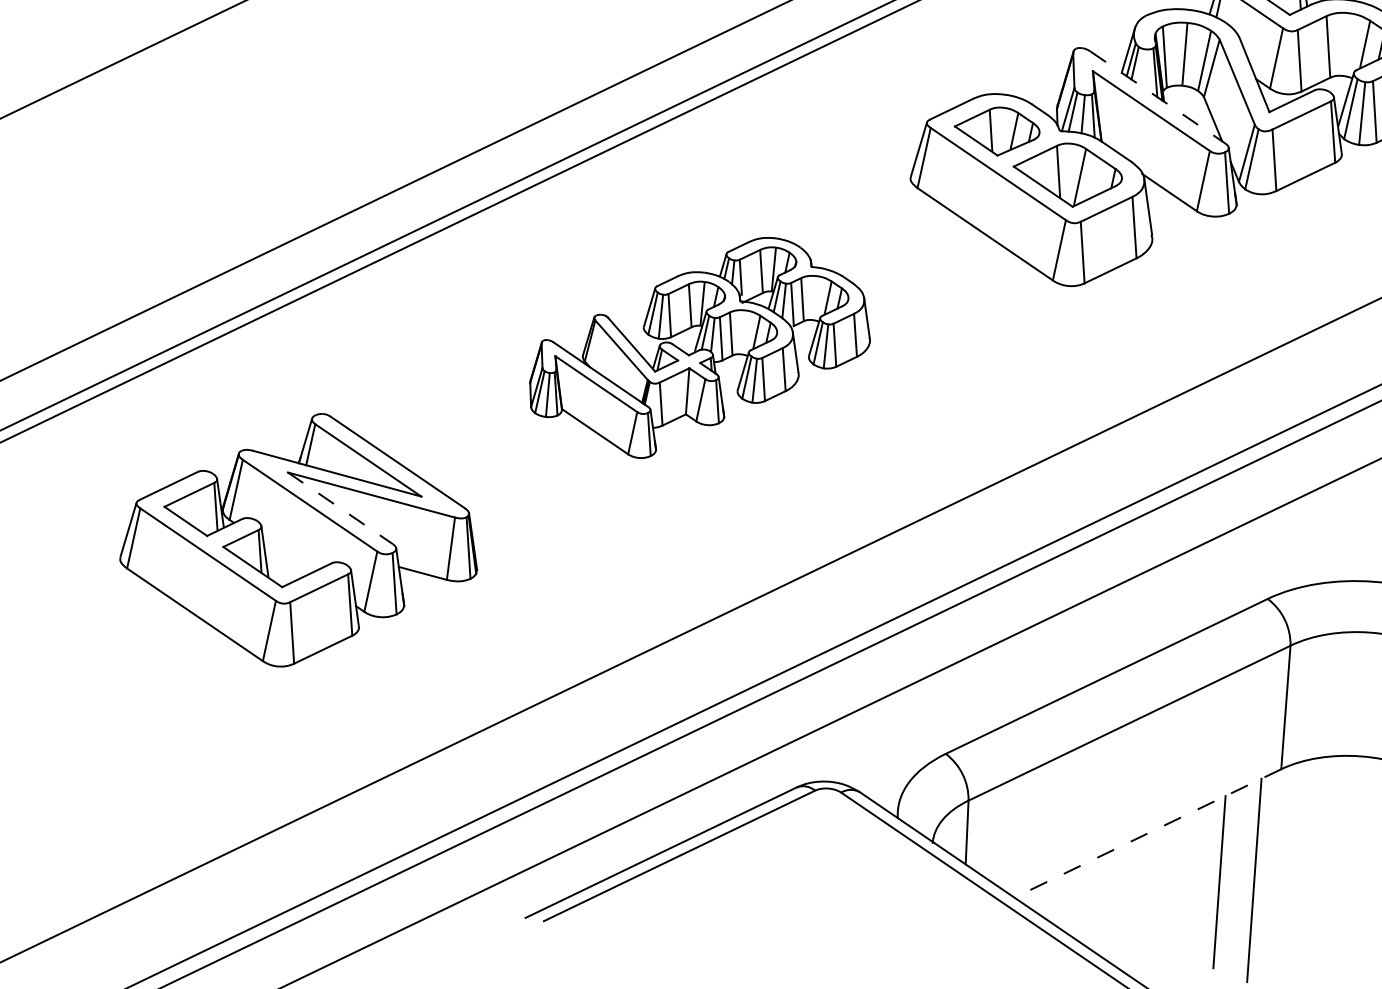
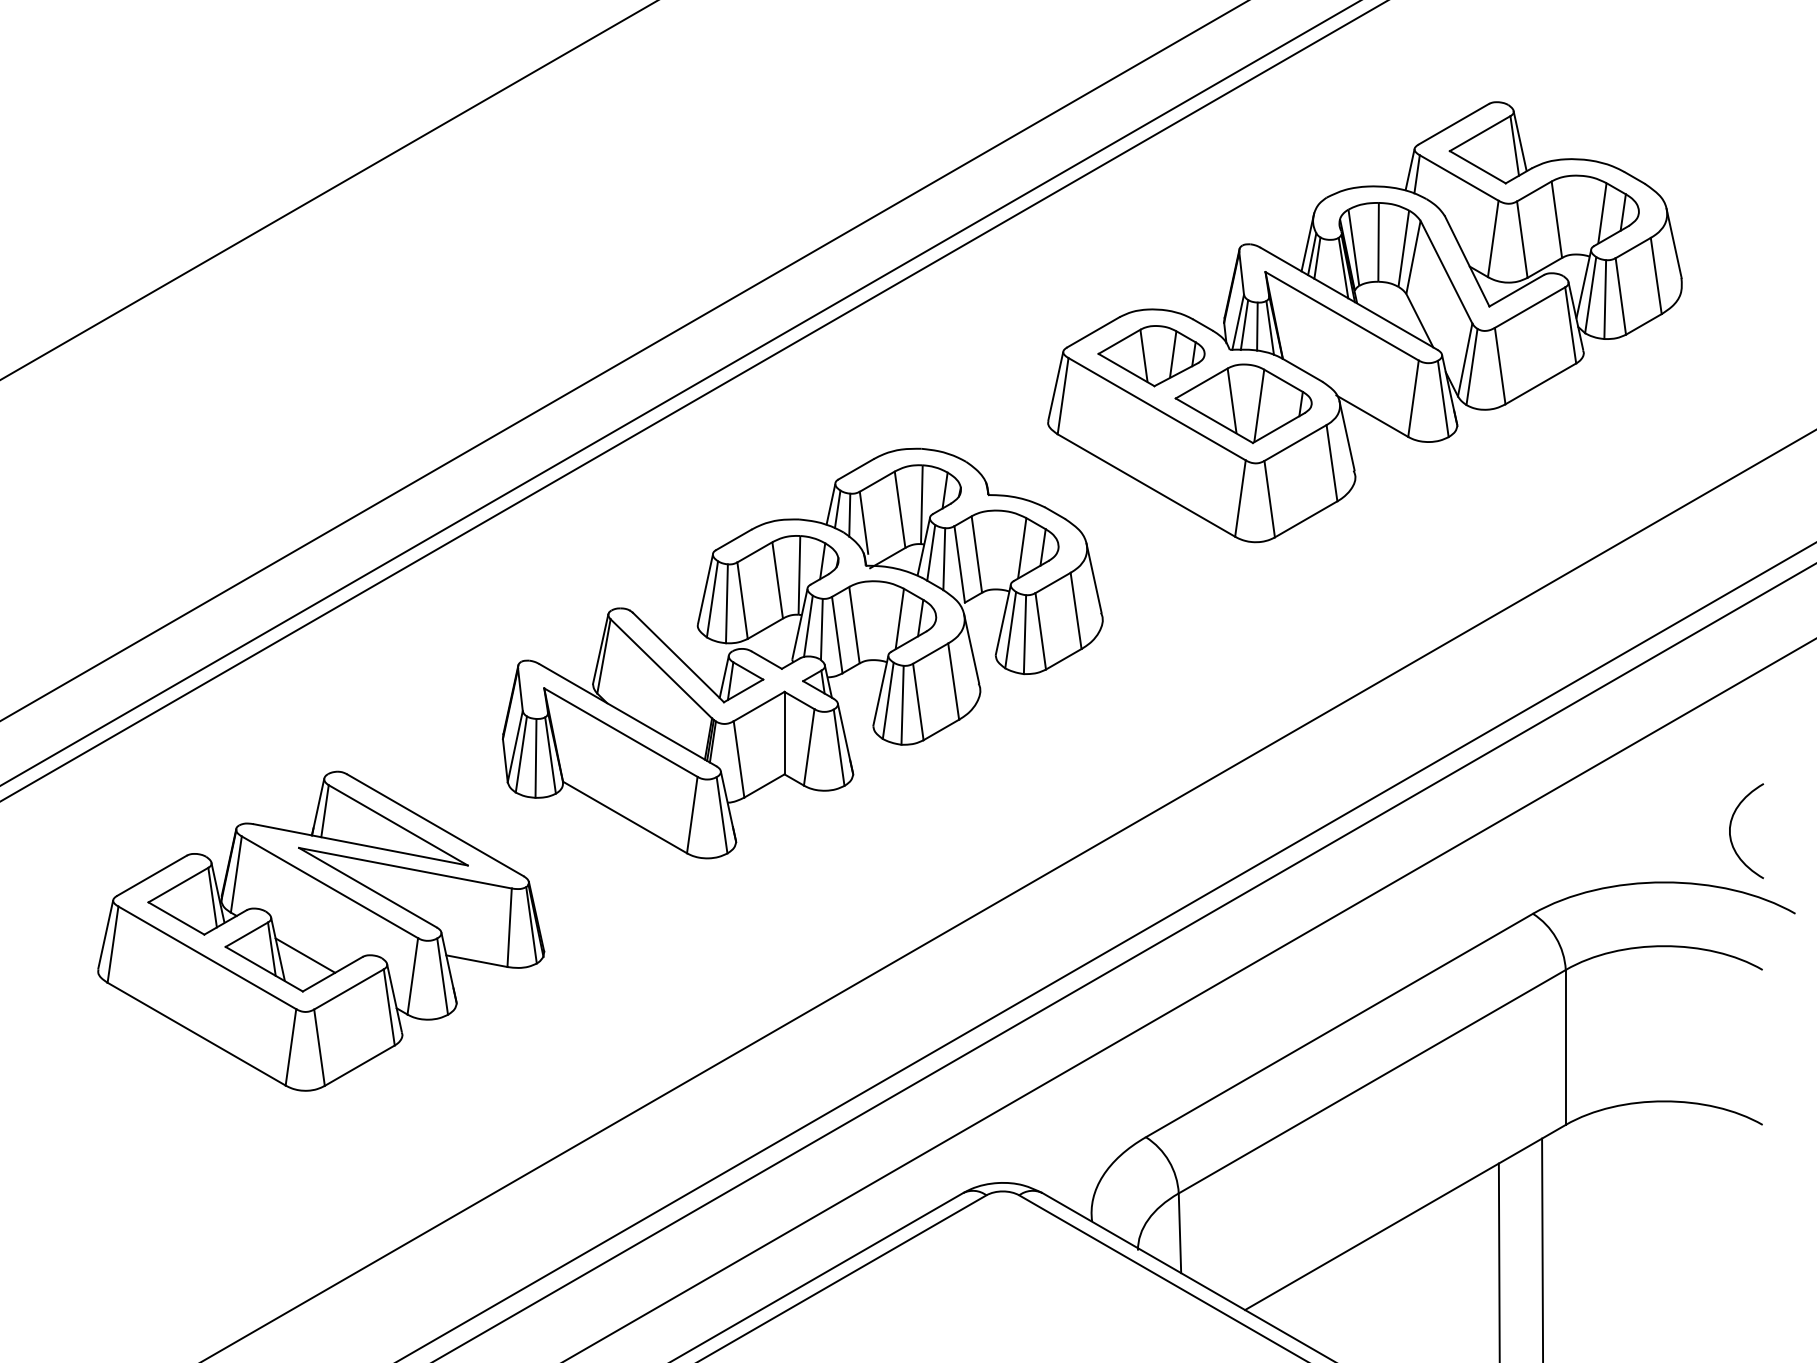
line: (1158, 97) -> (1349, 298), dashed -> solid
part: (700, 347) -> (802, 653), size x1.43
line: (340, 508) -> (368, 887), dashed -> solid
line: (286, 558) -> (305, 955), added
line: (1147, 833) -> (1405, 1217), dashed -> solid

